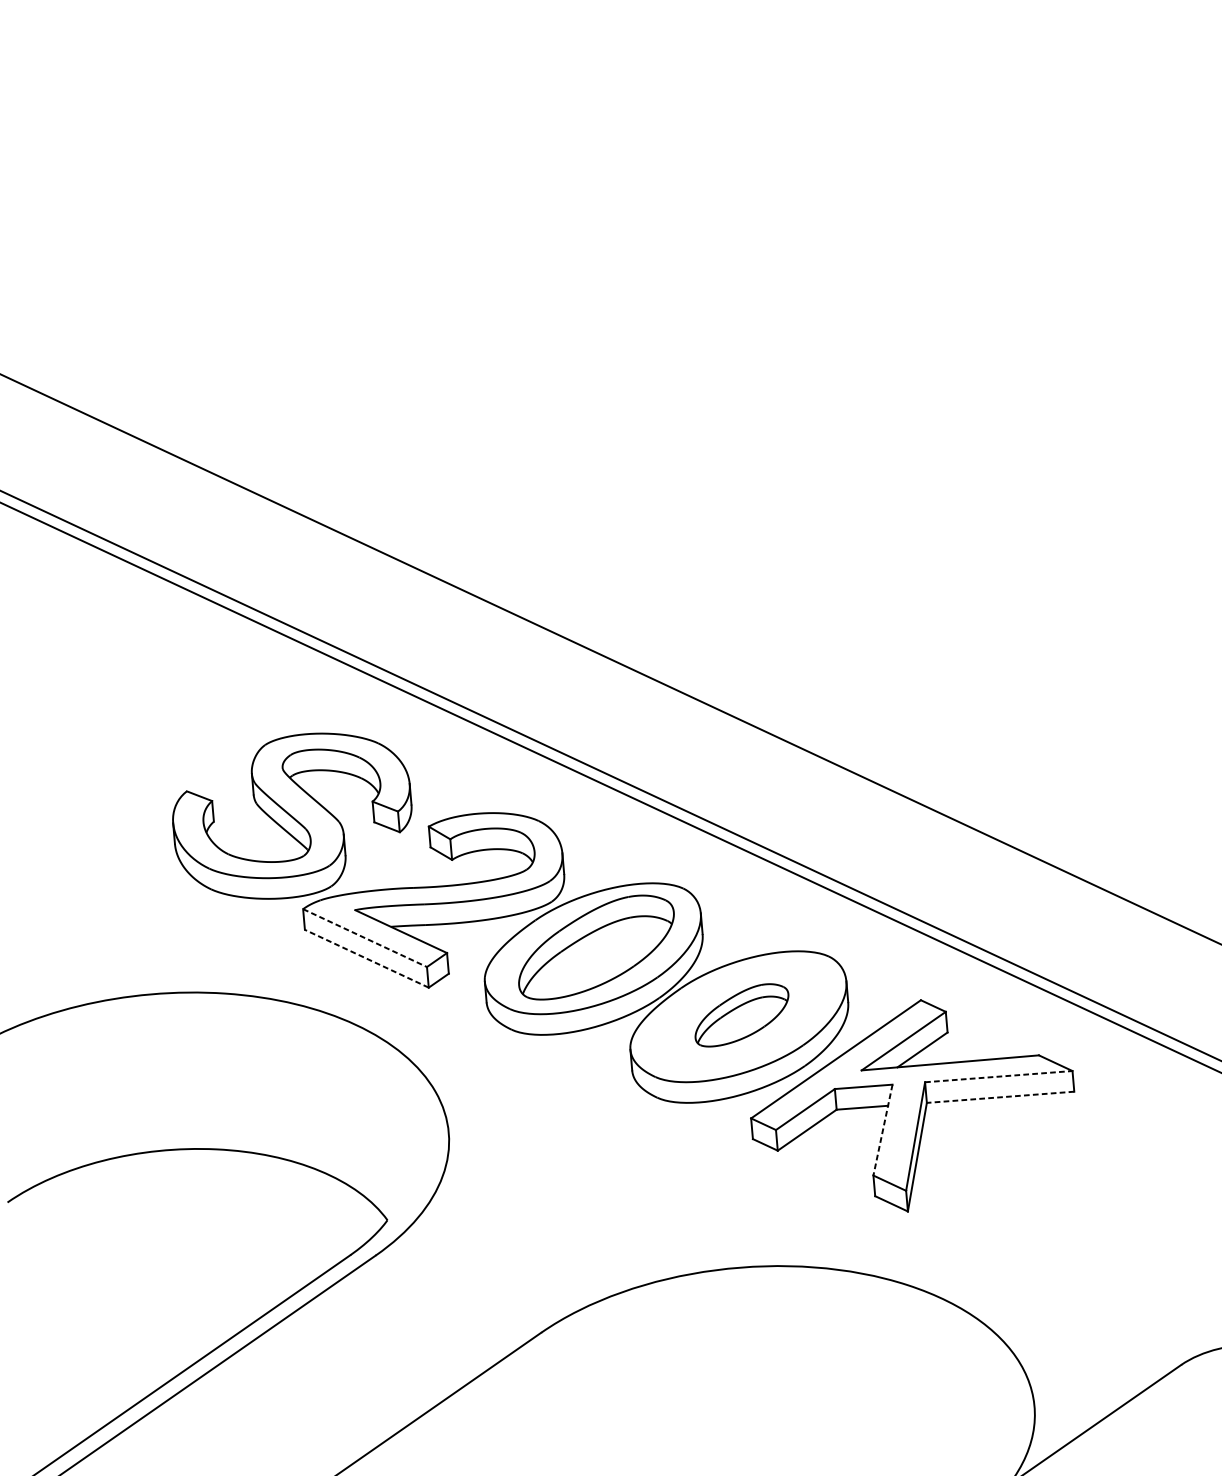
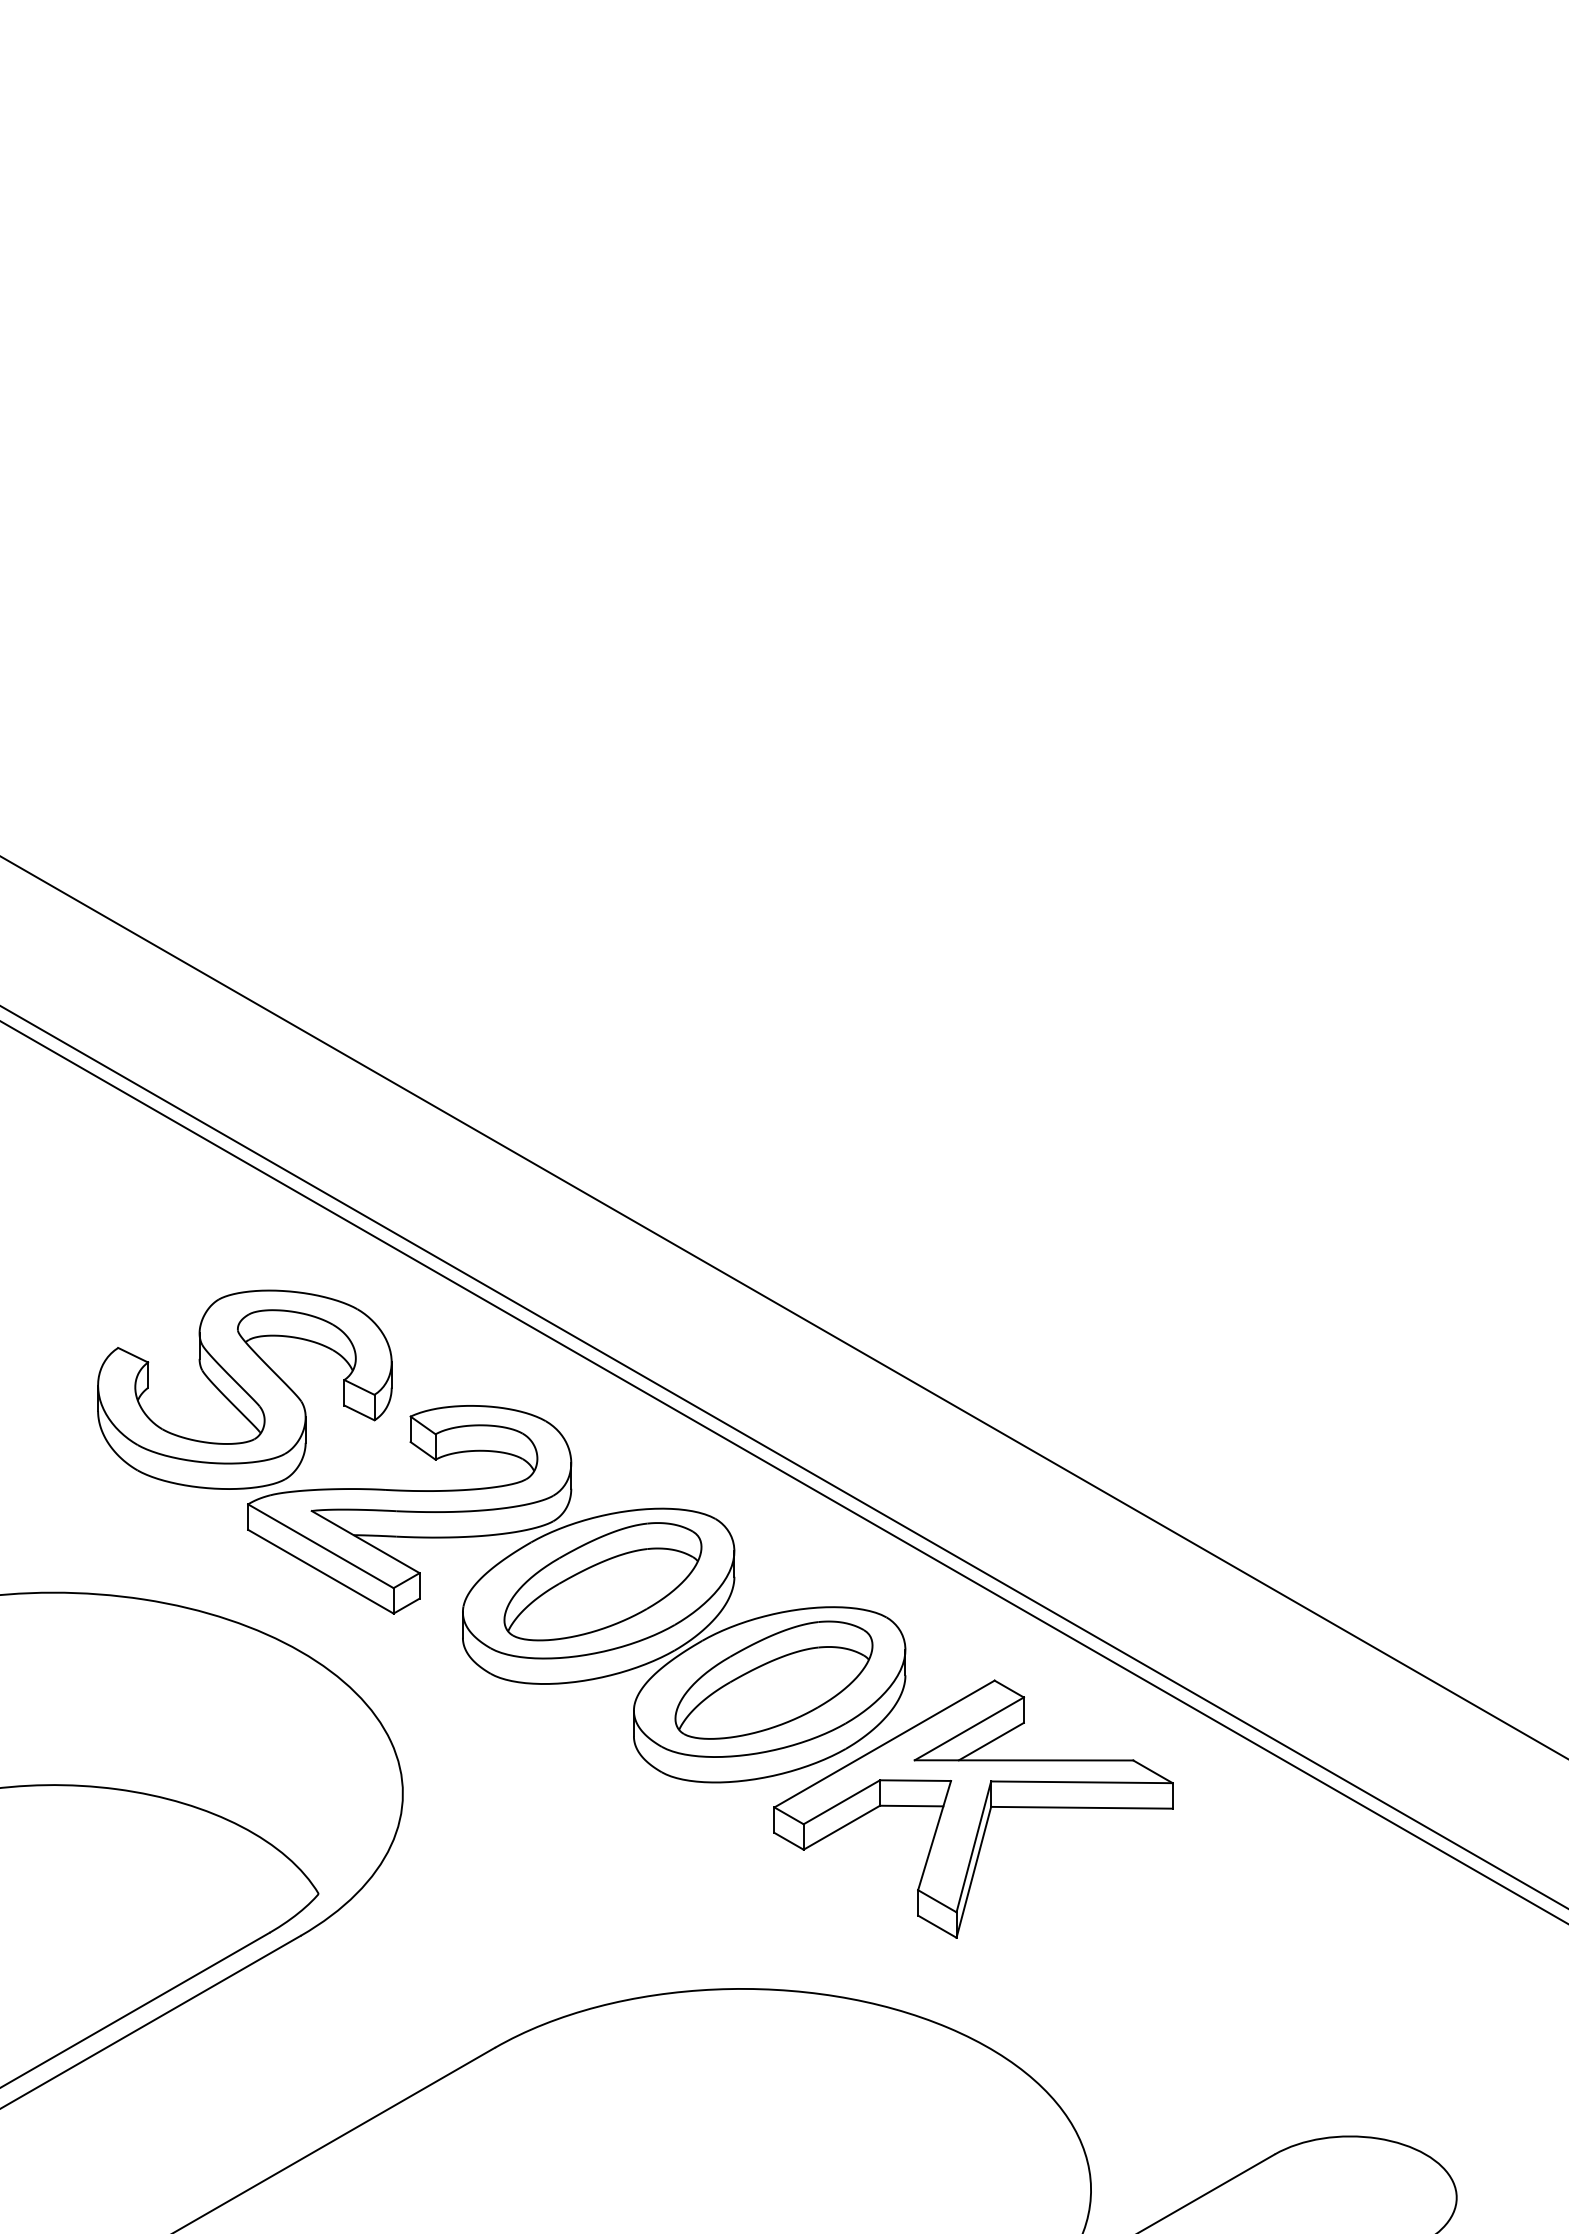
line: (364, 938) -> (320, 1546), dashed -> solid
line: (366, 958) -> (320, 1571), dashed -> solid
part: (741, 1014) -> (773, 1679), size x1.67
line: (998, 1076) -> (1081, 1782), dashed -> solid
line: (1000, 1097) -> (1081, 1807), dashed -> solid
line: (882, 1130) -> (934, 1836), dashed -> solid

